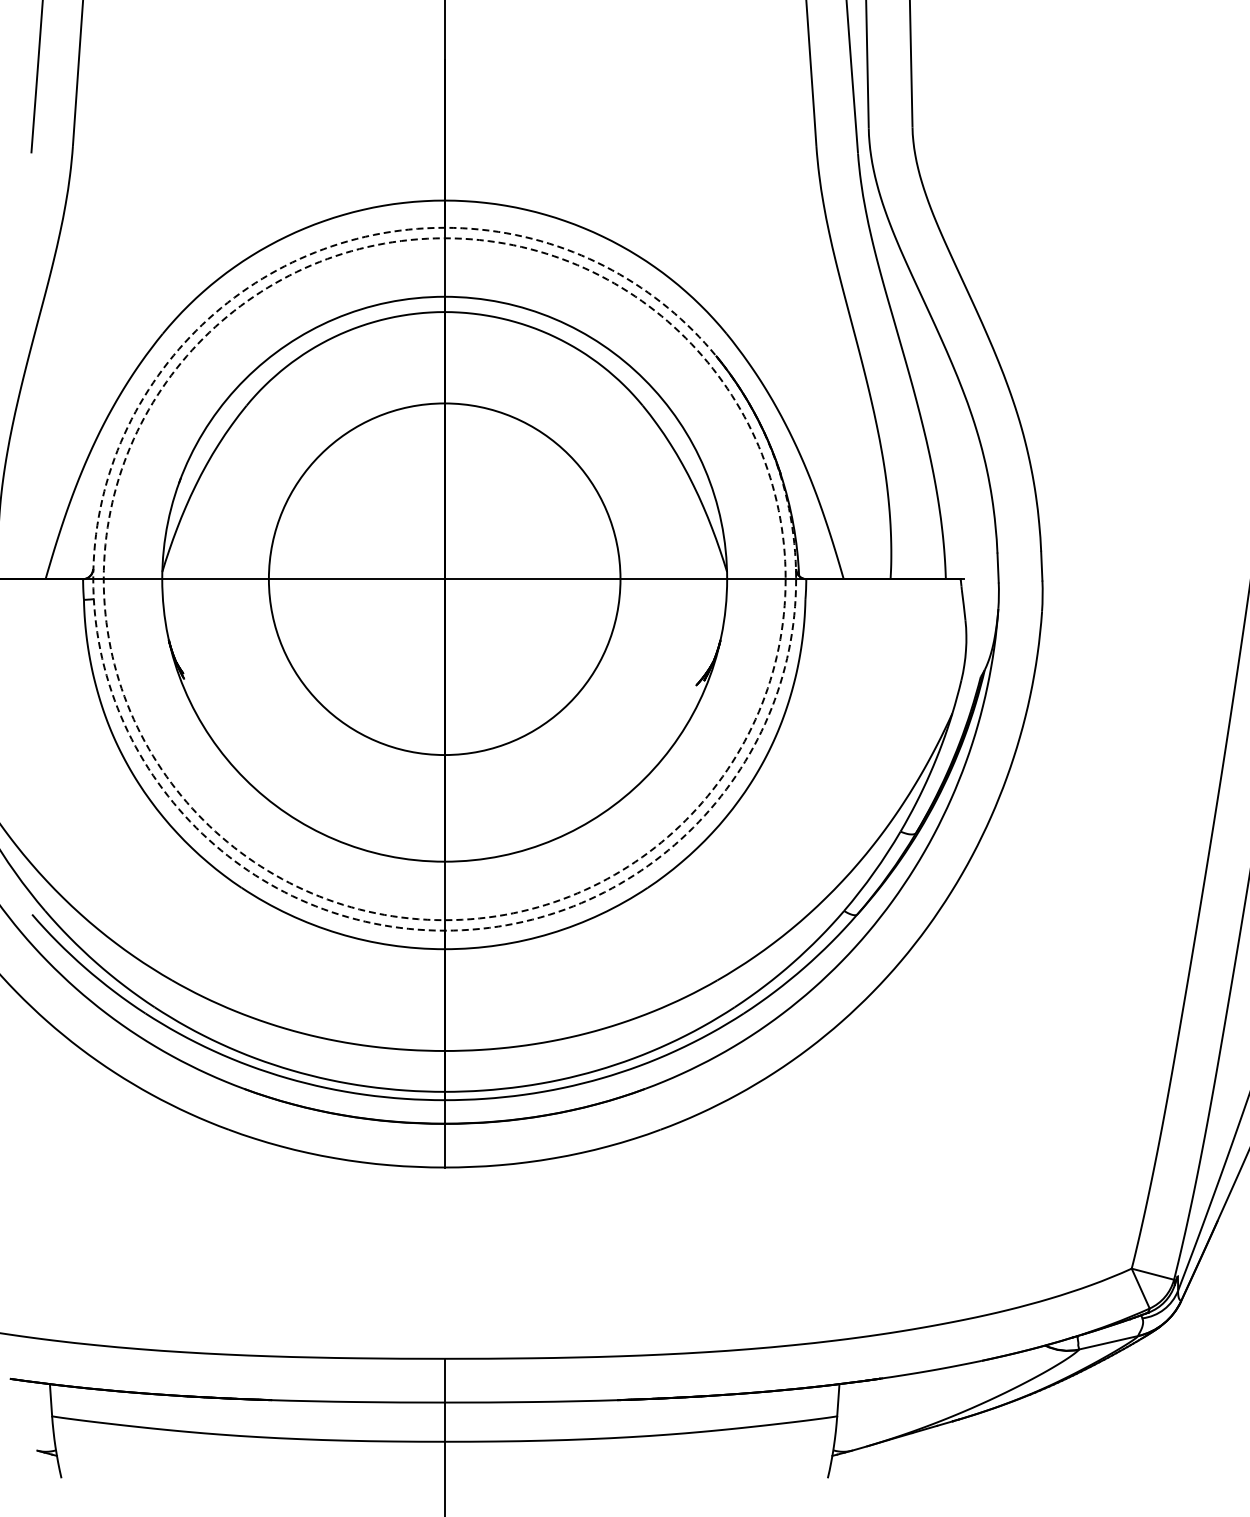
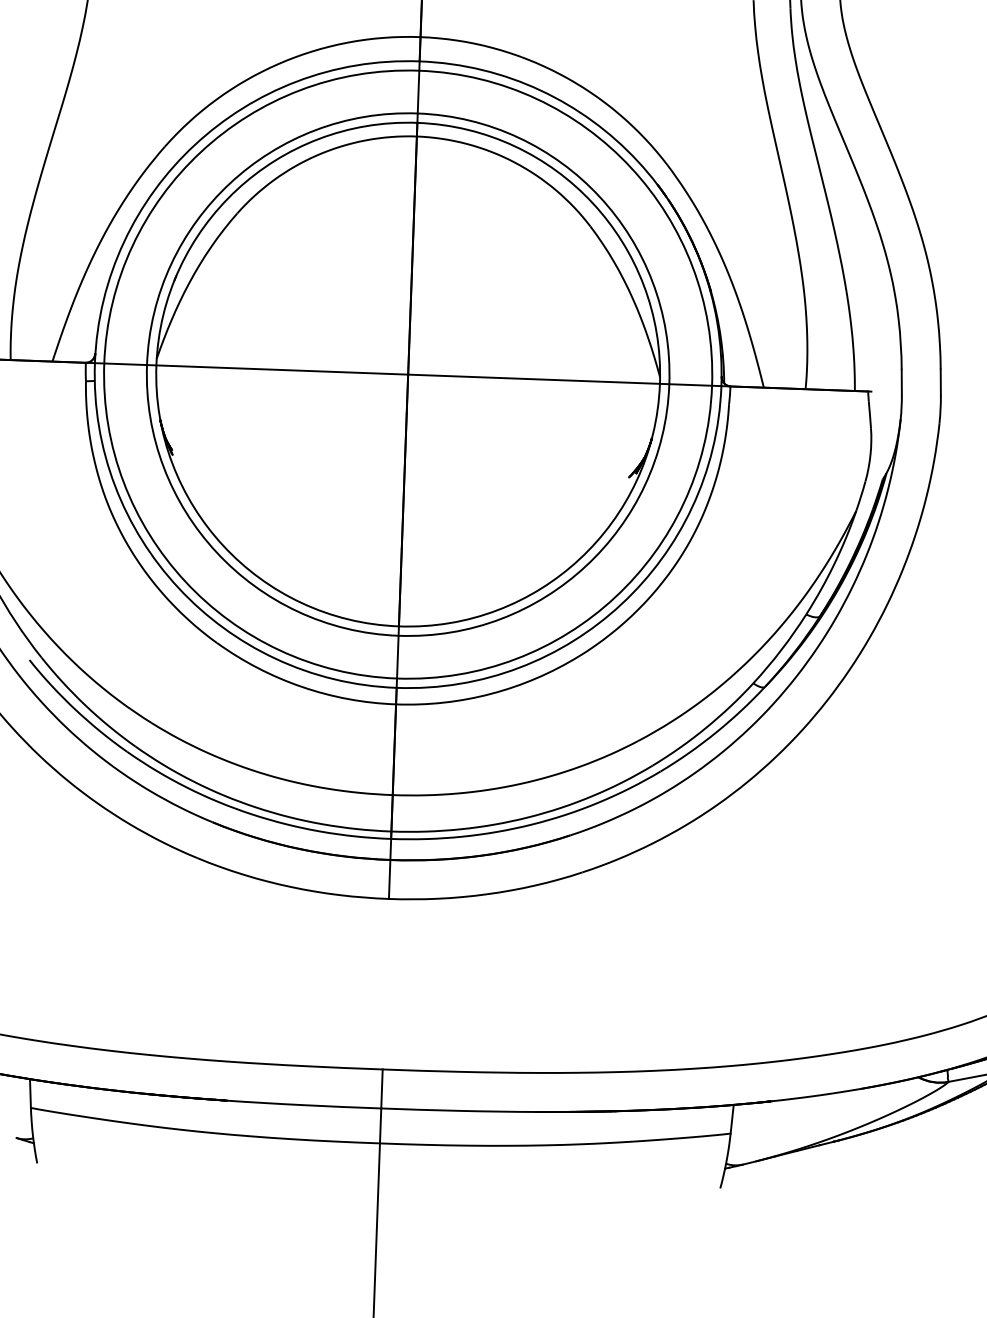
circle: (444, 578) -> (408, 373), dashed -> solid
circle: (444, 579) -> (407, 374), dashed -> solid
circle: (444, 579) -> (407, 374), size x1.67

